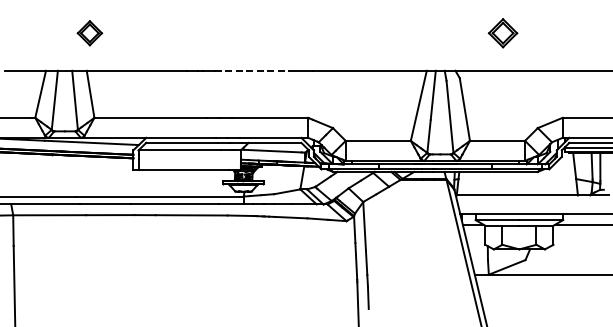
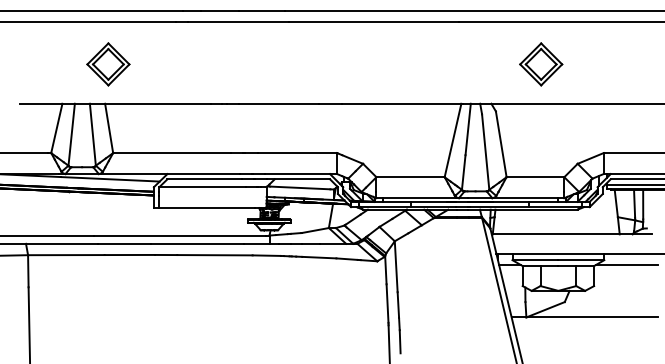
part: (89, 33) -> (108, 64), size x1.67
part: (503, 33) -> (541, 64), size x1.43
line: (253, 70) -> (279, 103), dashed -> solid

